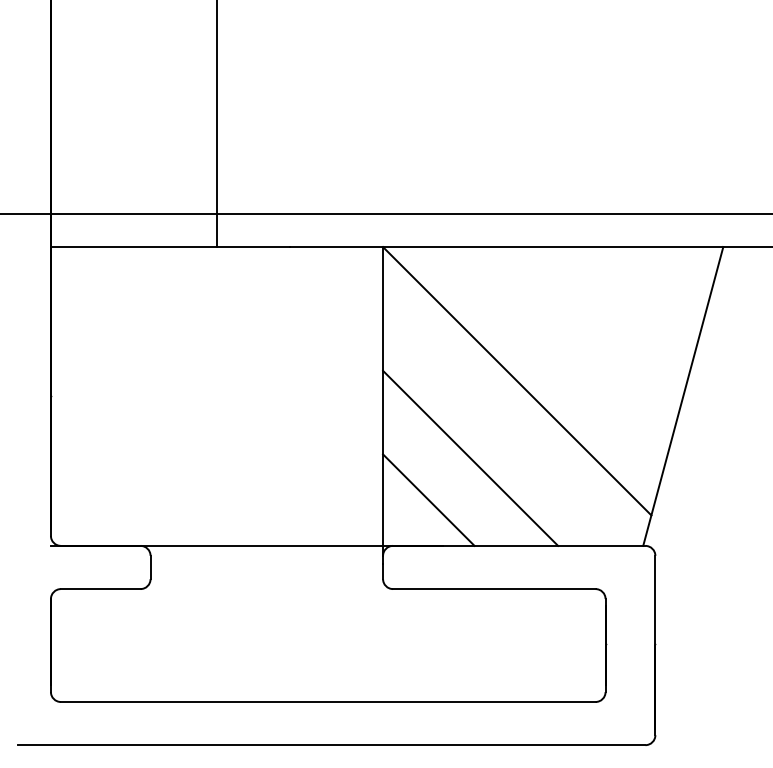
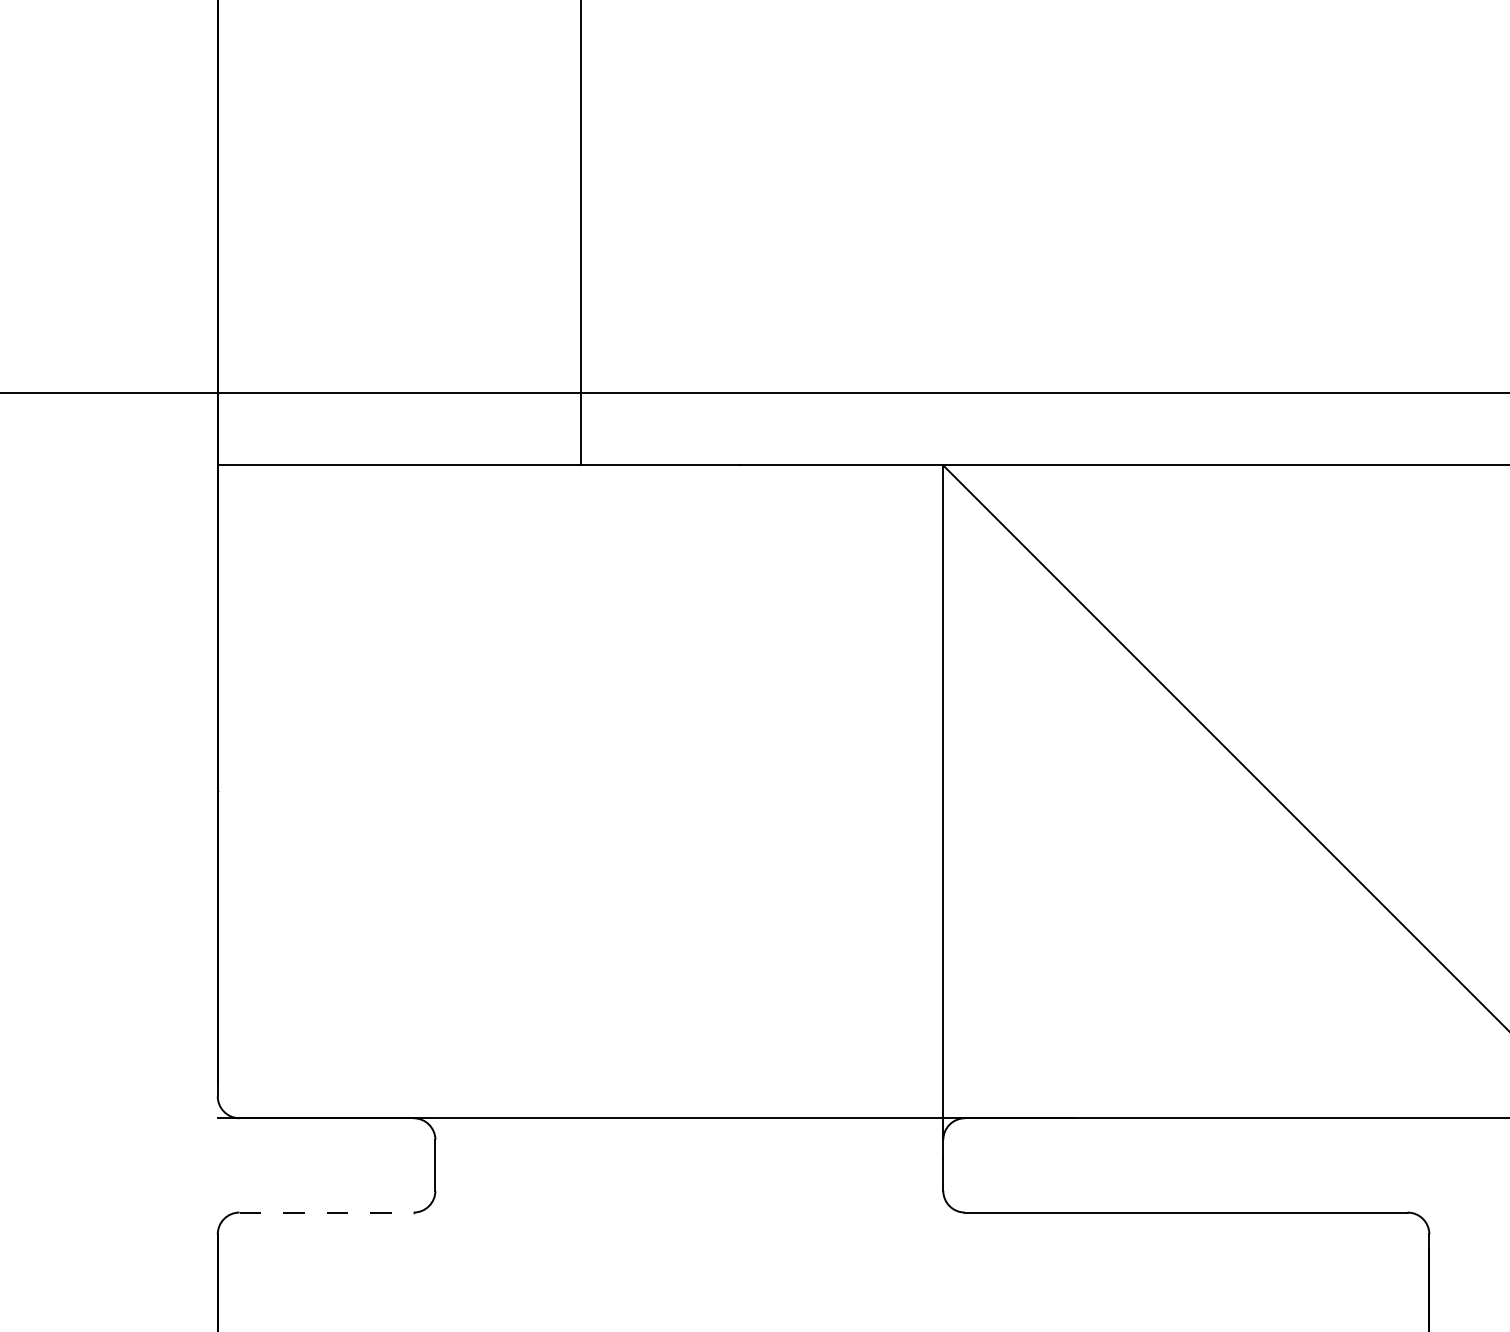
line: (470, 457) -> (1134, 925), removed
line: (428, 499) -> (1042, 1016), removed
line: (100, 589) -> (326, 1213), solid -> dashed

